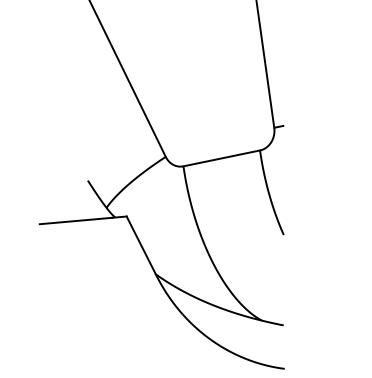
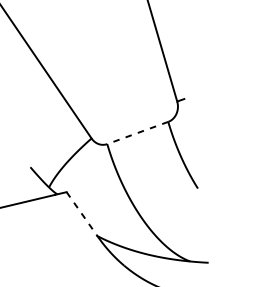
line: (221, 158) -> (137, 133), solid -> dashed
line: (141, 246) -> (82, 215), solid -> dashed

